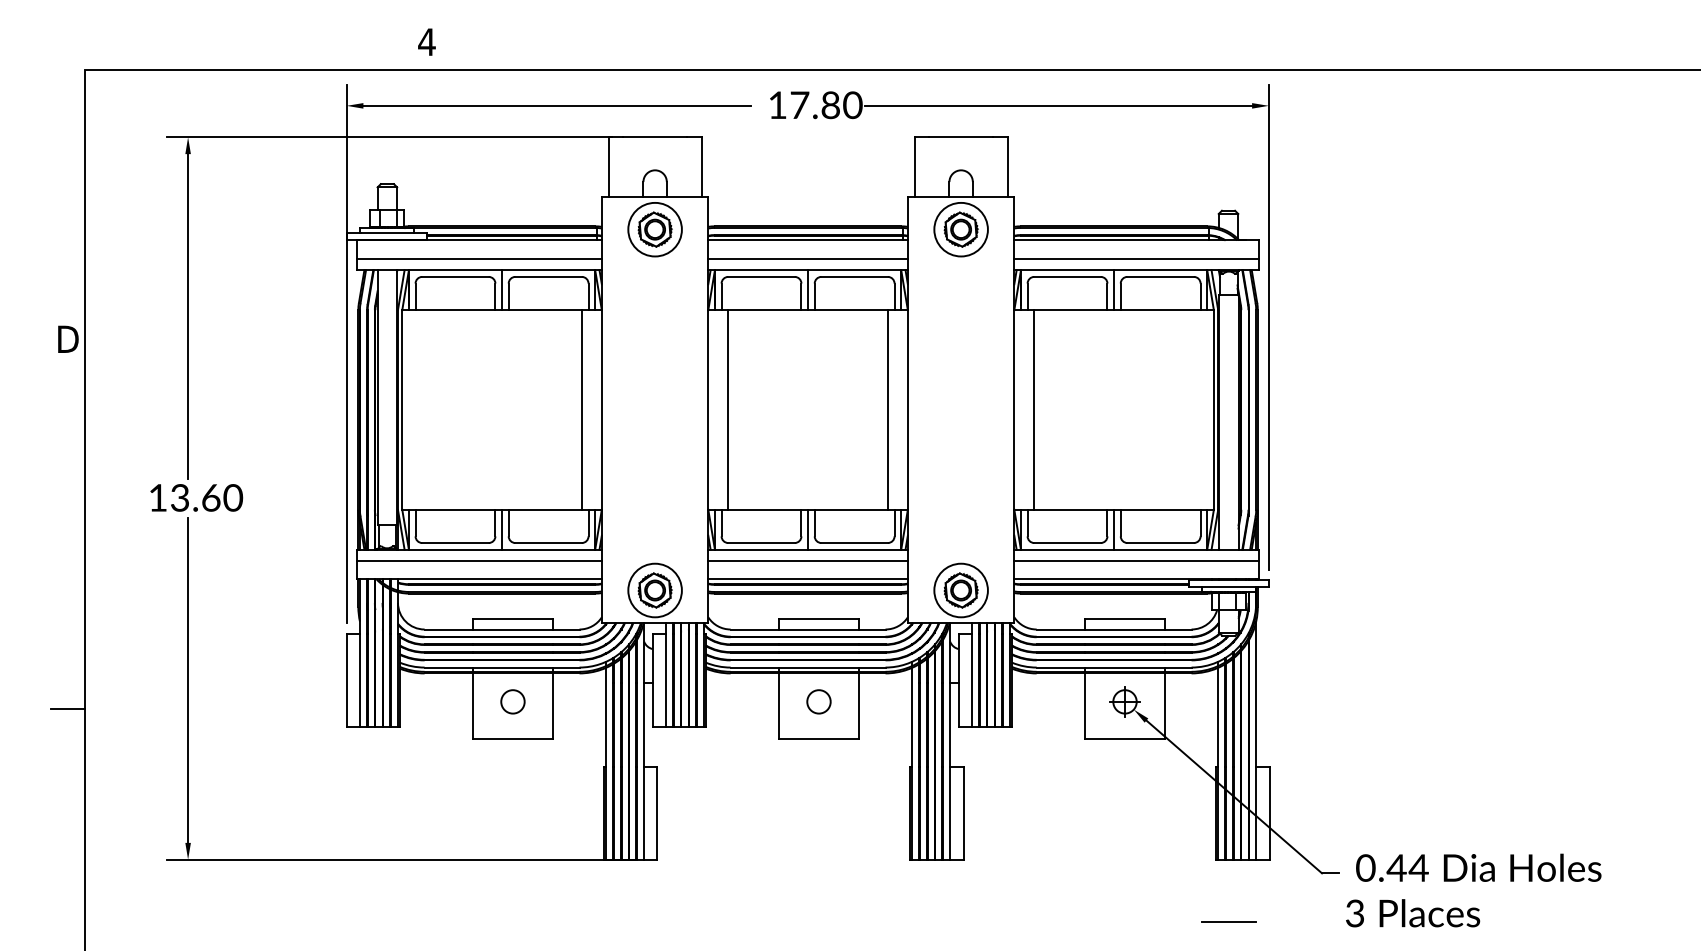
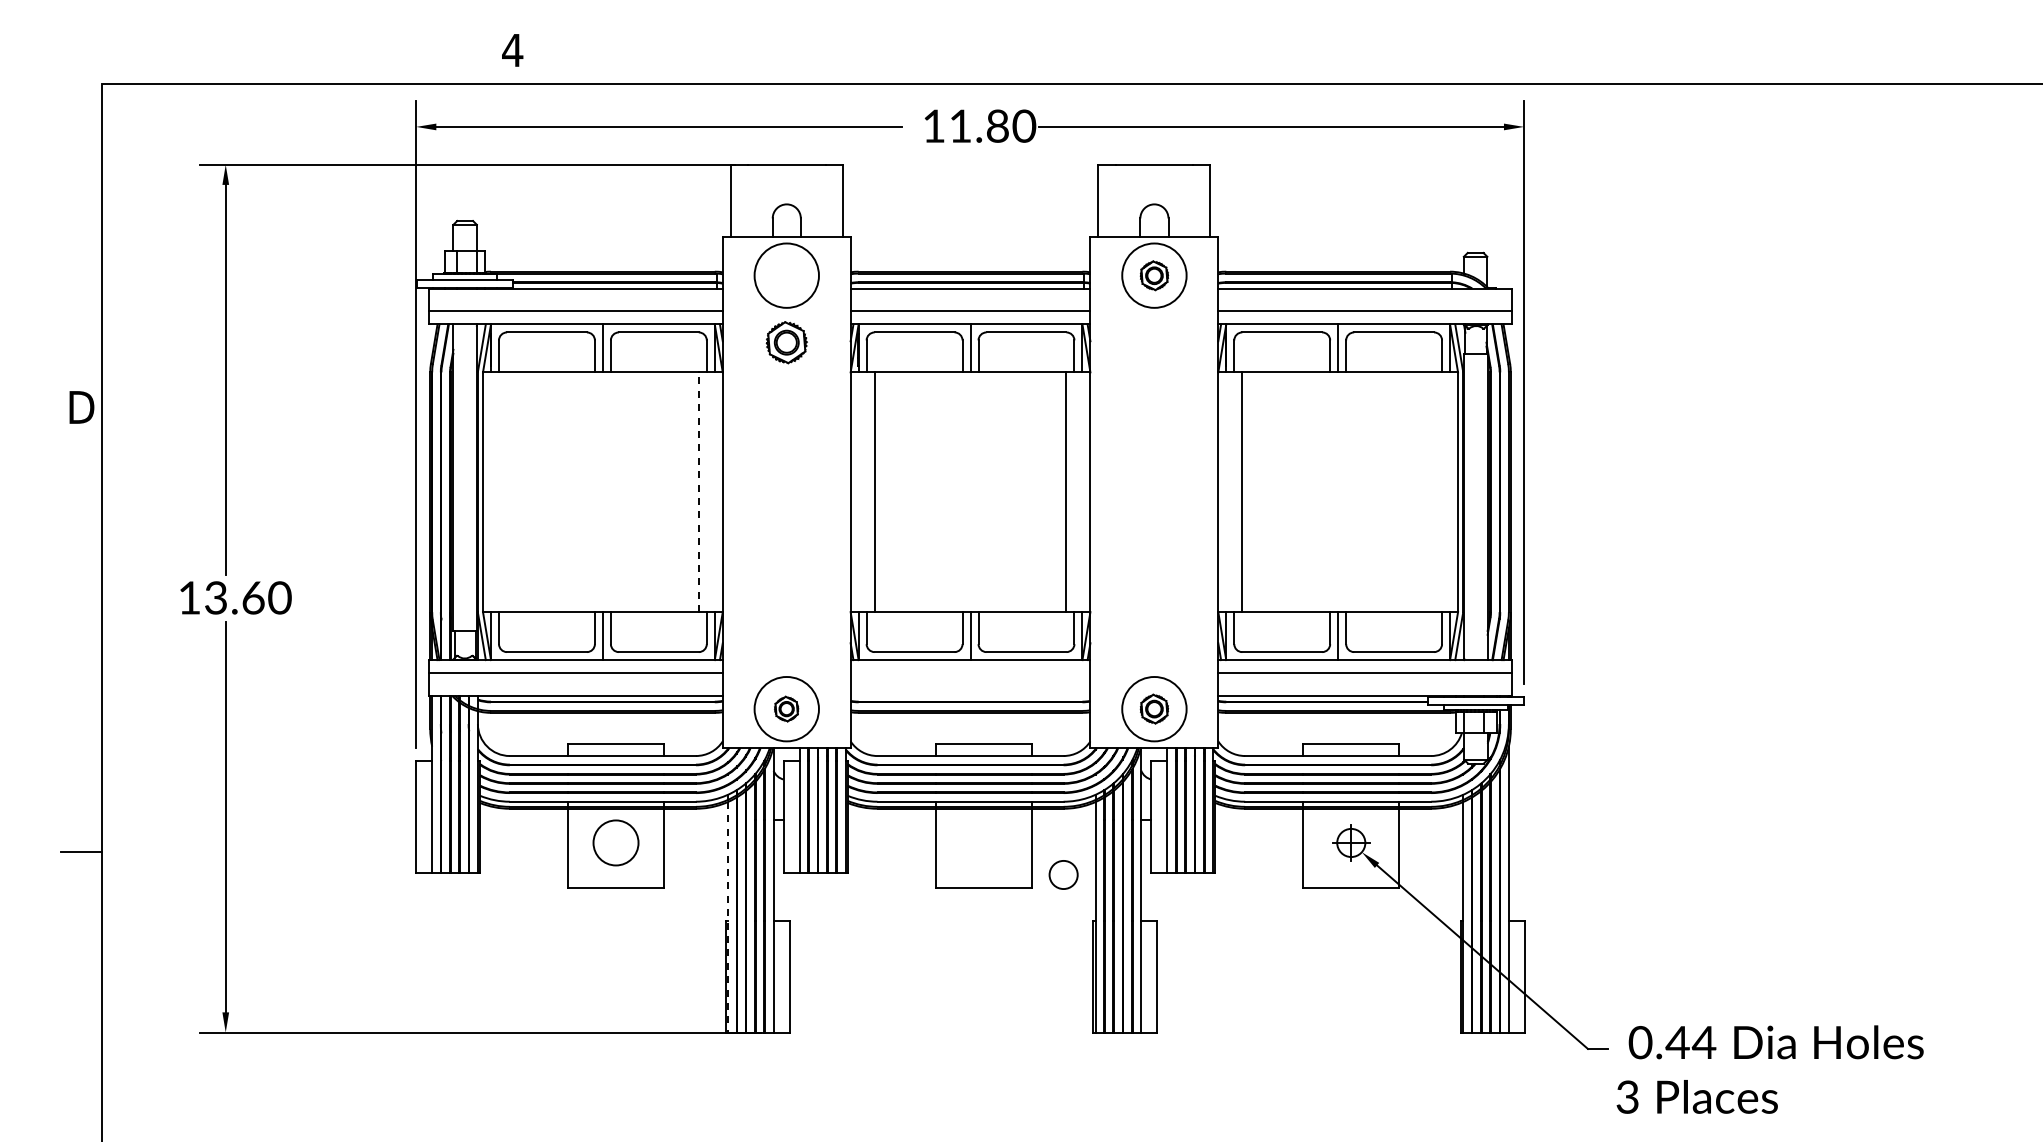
text: (799, 104) -> (960, 125), 17.80 -> 11.80
part: (654, 229) -> (786, 342), moved
part: (961, 229) -> (1154, 275), size x0.7
line: (581, 410) -> (698, 492), solid -> dashed
line: (808, 560) -> (970, 673), removed
line: (808, 579) -> (970, 695), removed
part: (654, 589) -> (786, 708), size x0.6
part: (961, 589) -> (1154, 708), size x0.7
circle: (512, 701) -> (615, 842), size x1.6
circle: (818, 701) -> (1063, 874), moved
line: (605, 763) -> (727, 917), solid -> dashed
line: (1229, 922) -> (1476, 1107), removed

